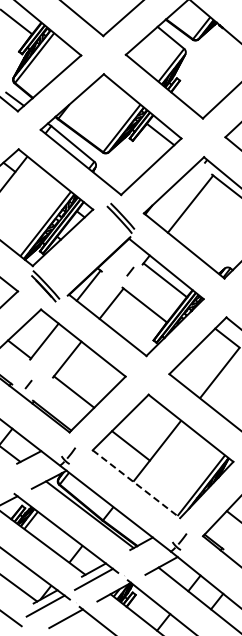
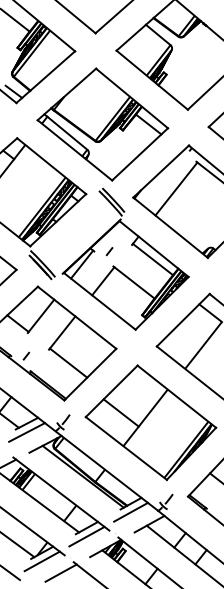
curve: (130, 271) -> (109, 251), moved
line: (28, 466) -> (26, 432), added
line: (136, 484) -> (126, 448), dashed -> solid
line: (141, 552) -> (130, 511), added

